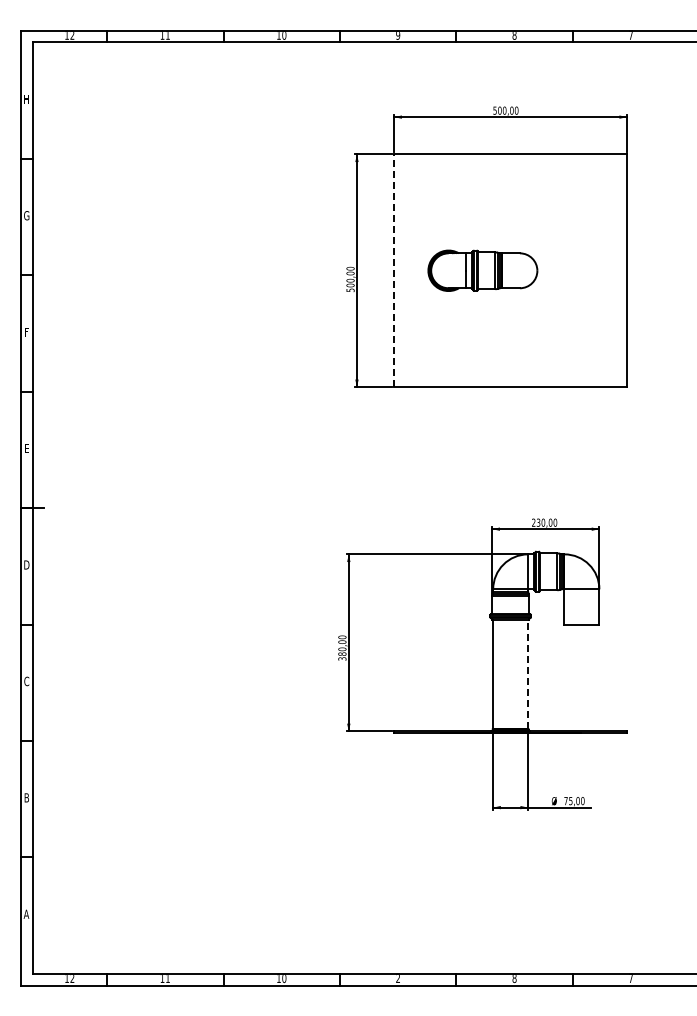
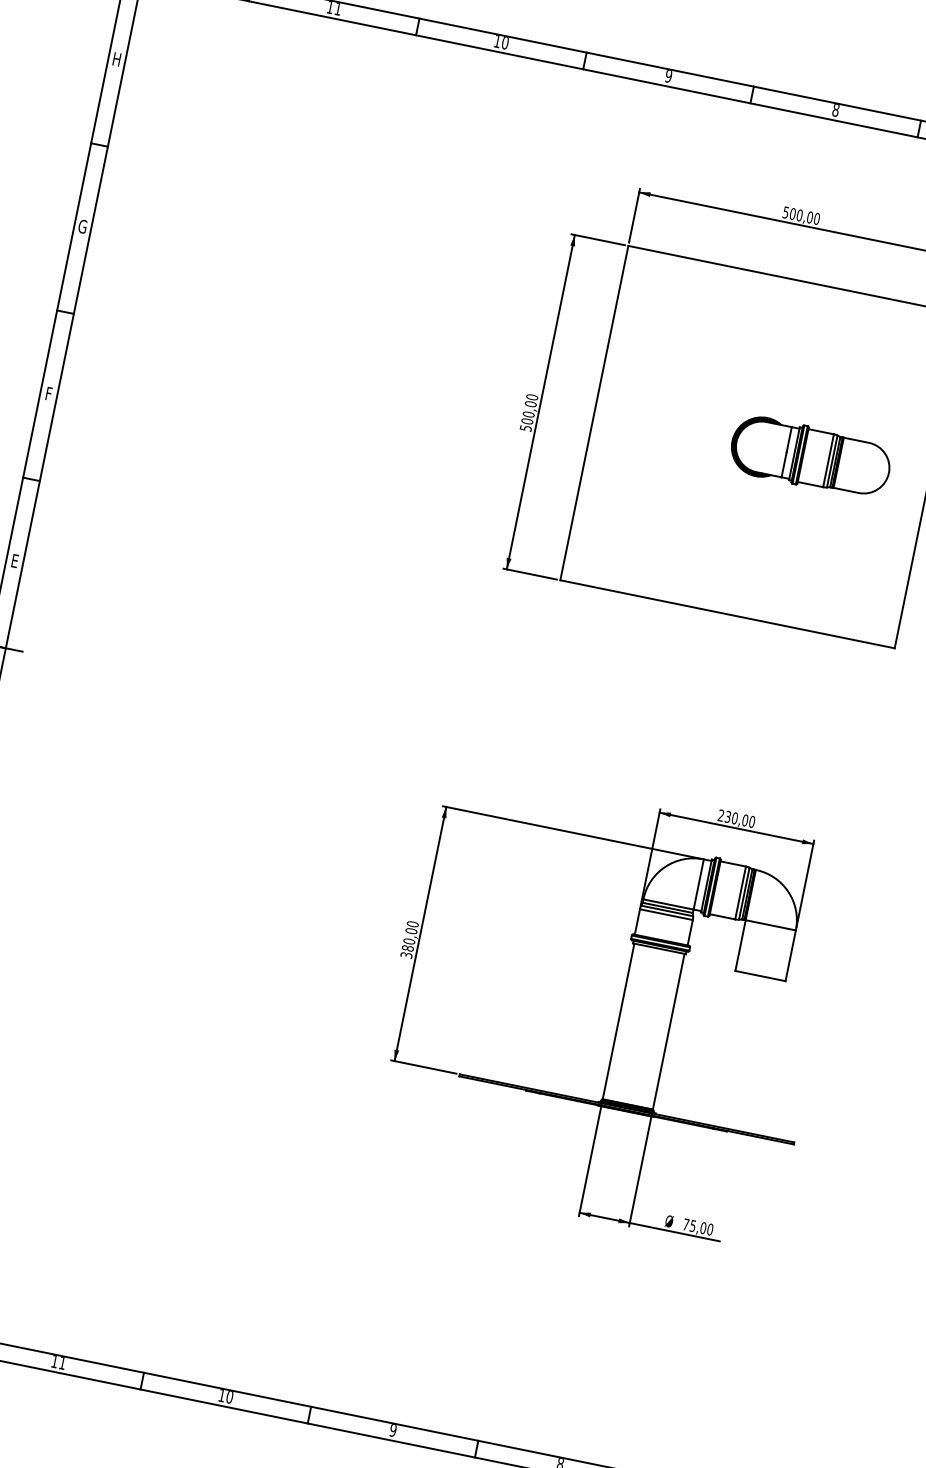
line: (394, 270) -> (594, 412), dashed -> solid
part: (482, 270) -> (810, 456), moved
line: (528, 673) -> (669, 1030), dashed -> solid
text: (398, 979) -> (393, 1431), 2 -> 9

